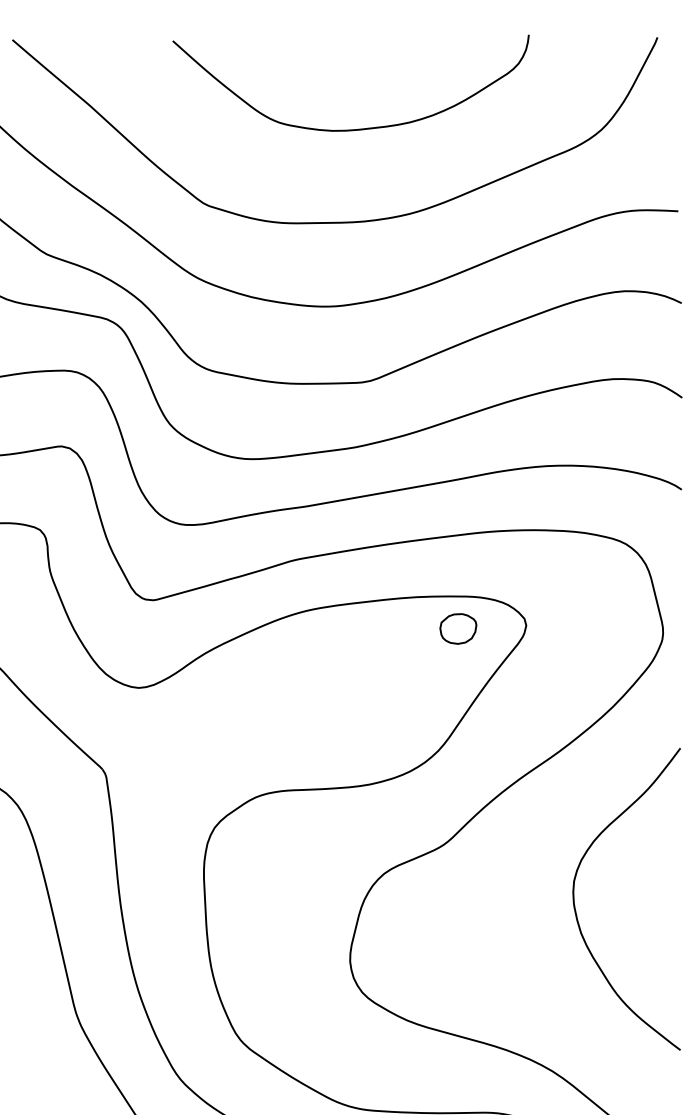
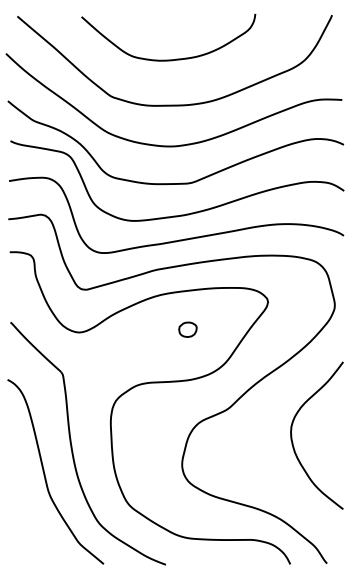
curve: (350, 128) -> (168, 59), moved
part: (457, 628) -> (187, 329), moved

